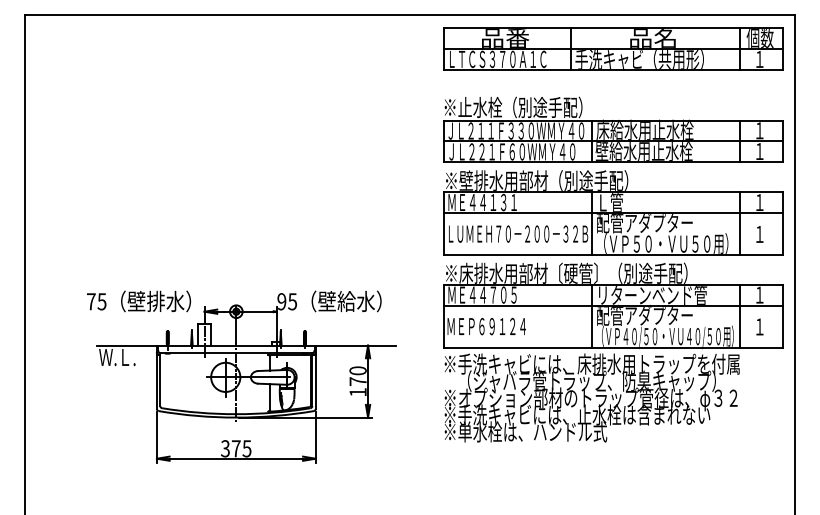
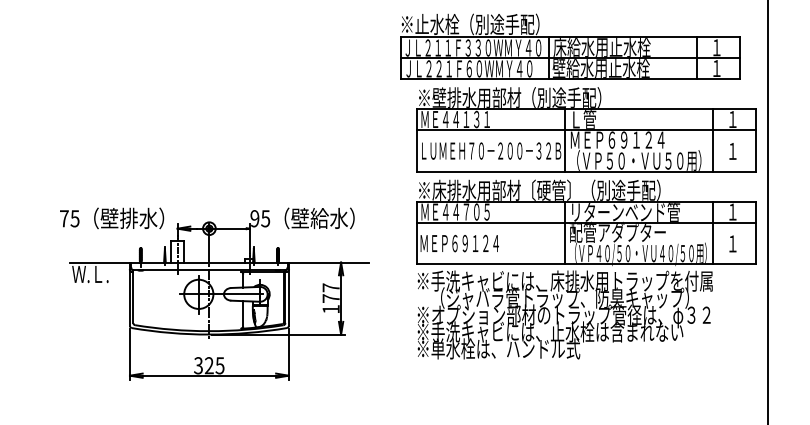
part: (613, 129) -> (570, 46), moved
text: (644, 223) -> (617, 140), 配管アダプター -> ＭＥＰ６９１２４
text: (357, 370) -> (330, 287), 170 -> 177
text: (235, 448) -> (208, 365), 375 -> 325

